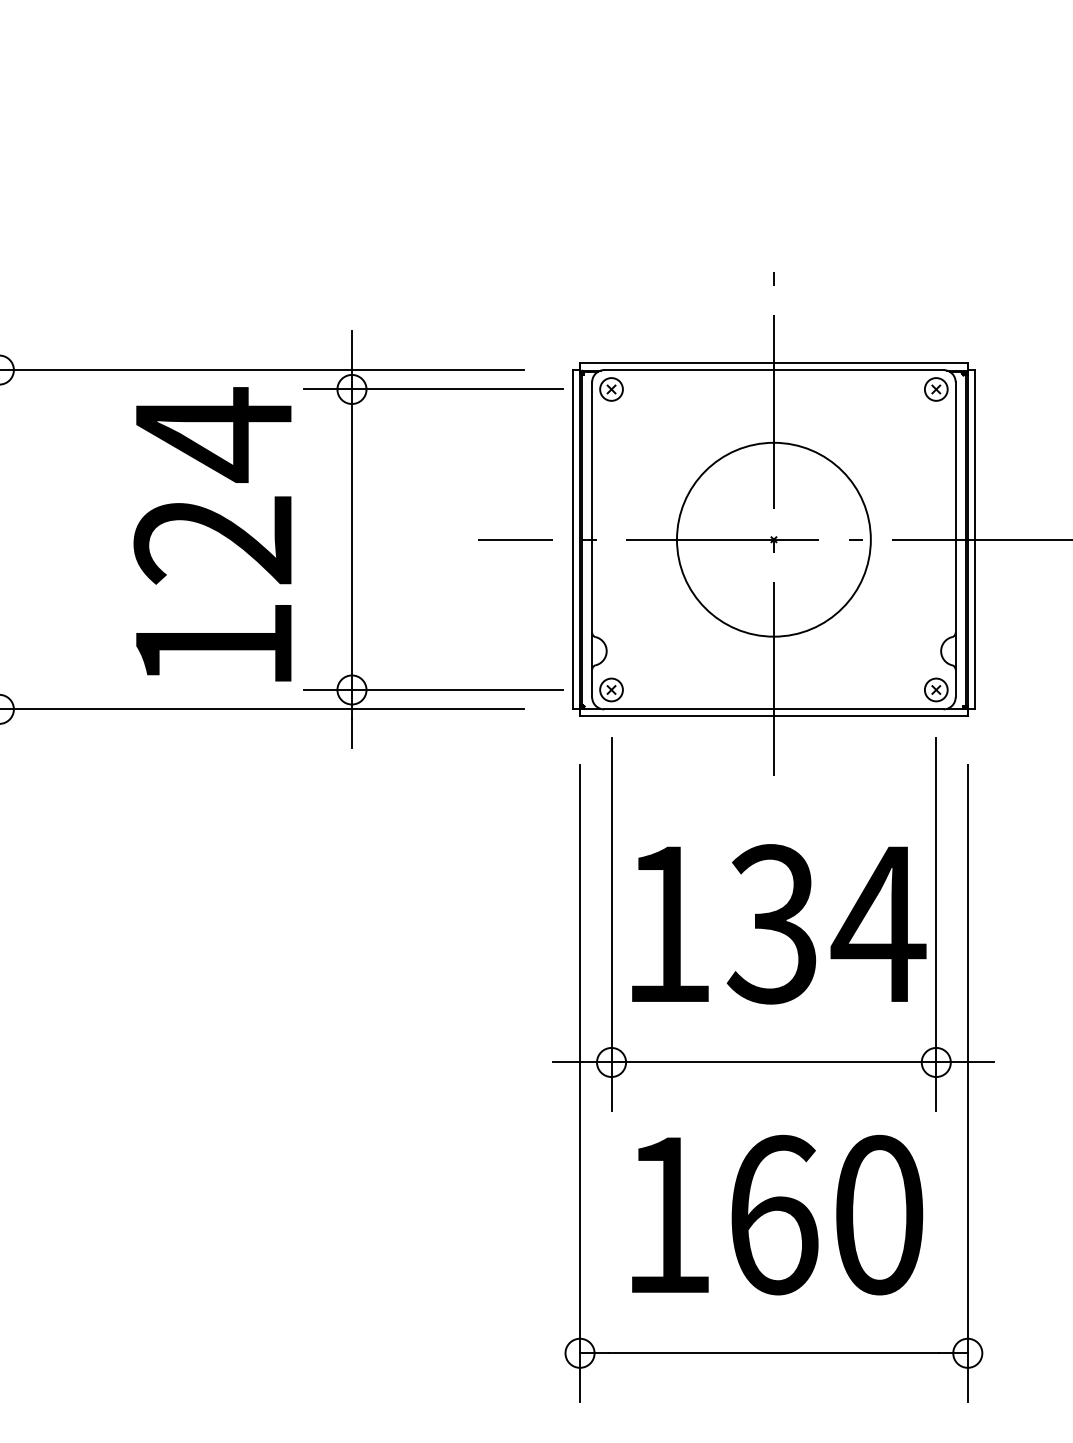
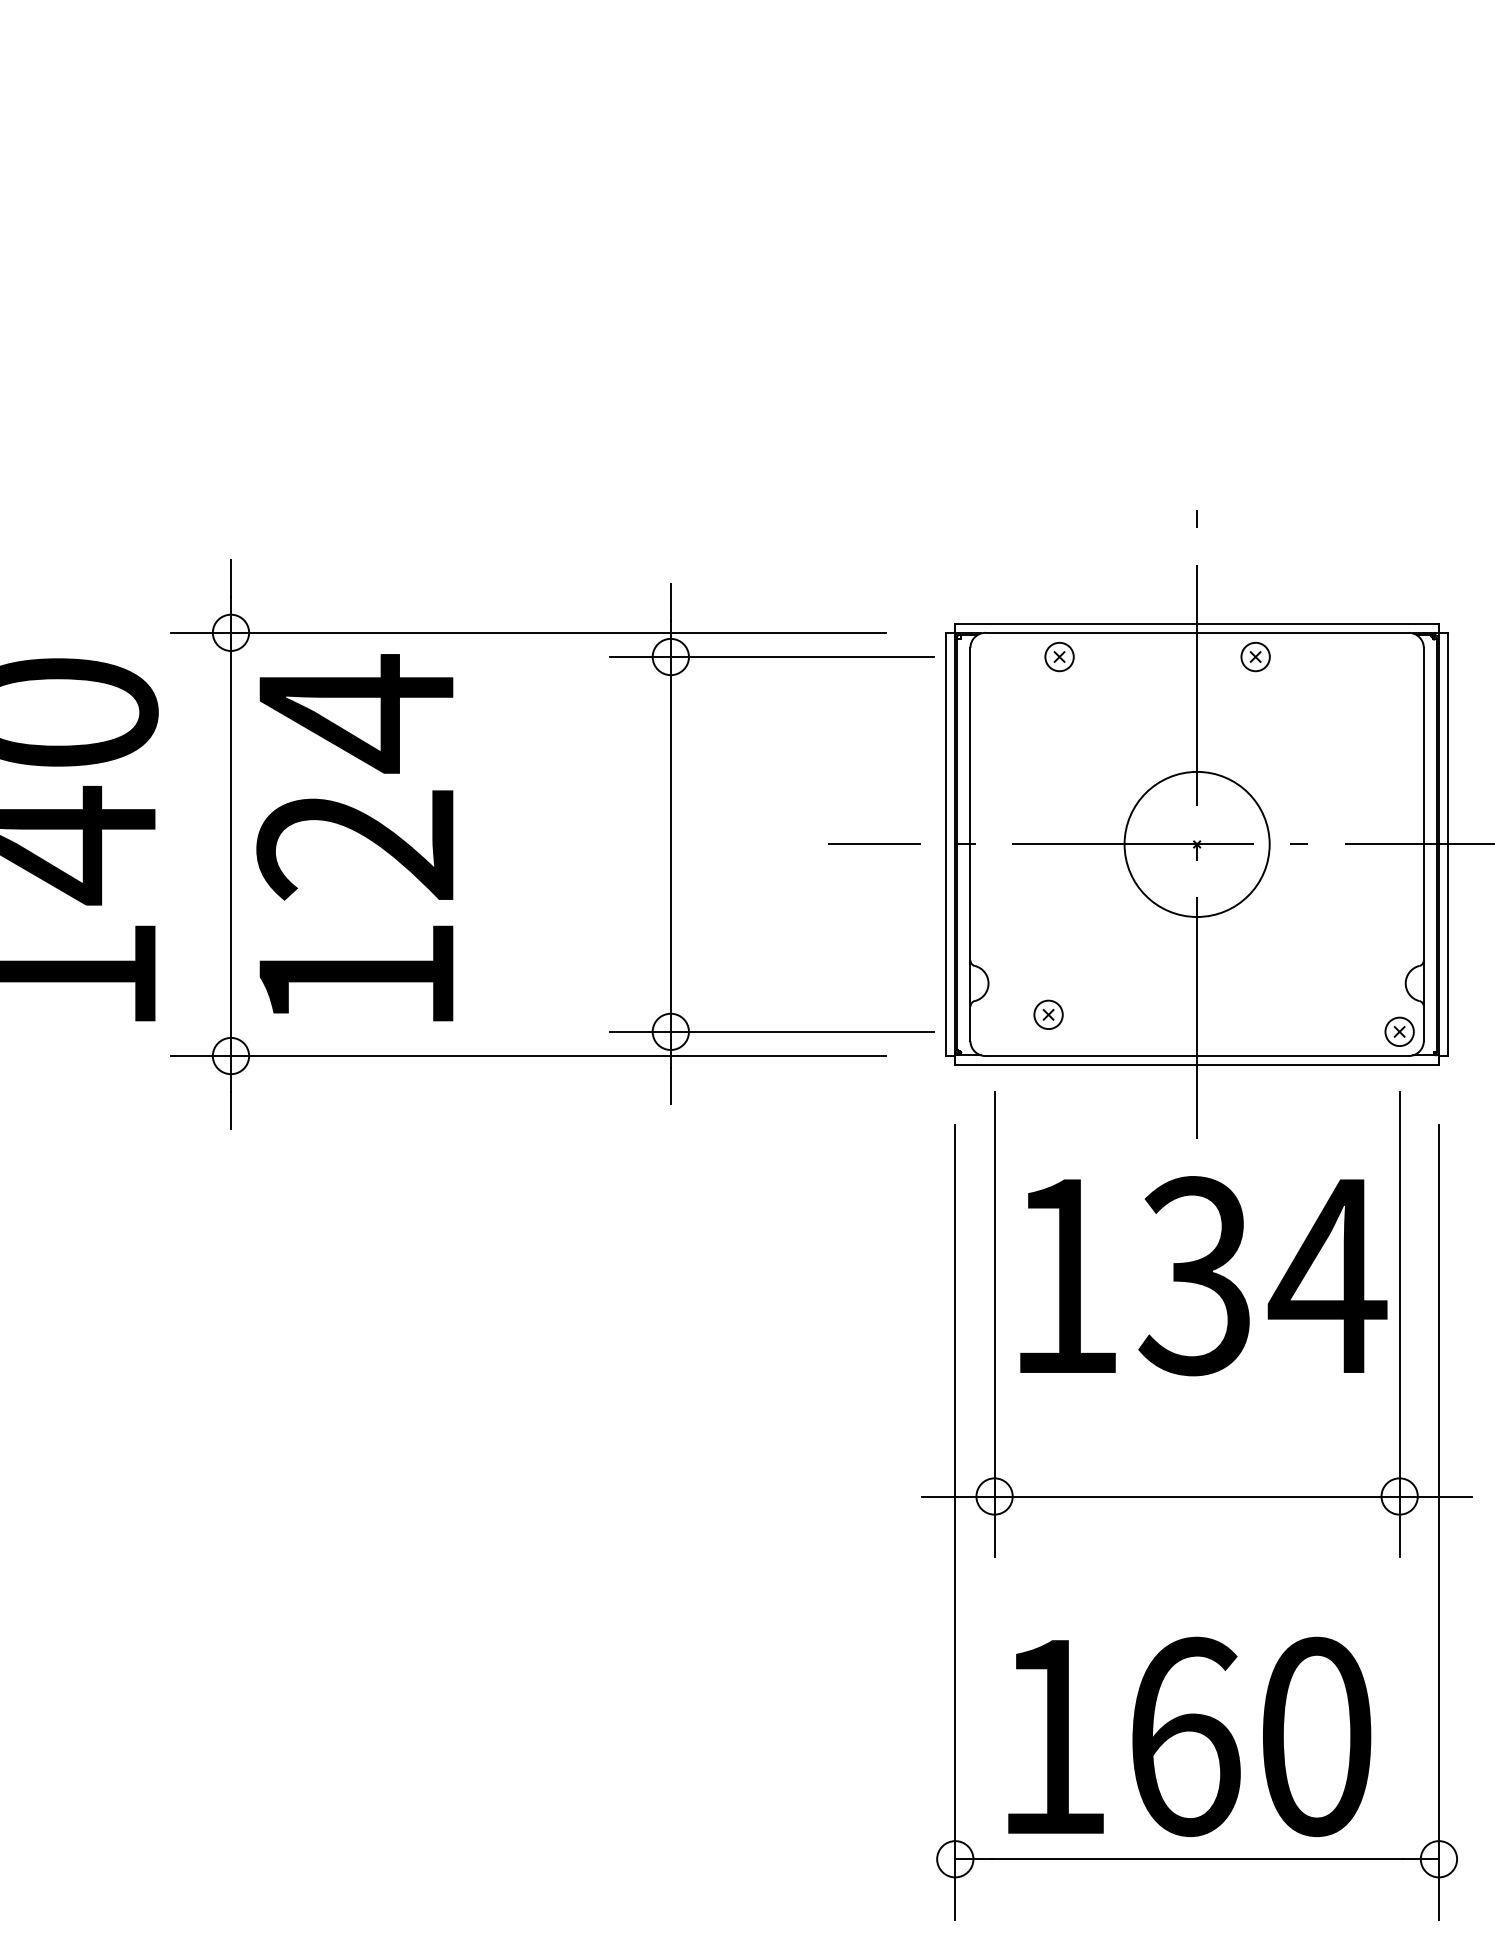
part: (611, 389) -> (1059, 656), moved
part: (936, 389) -> (1255, 656), moved
text: (212, 534) -> (354, 837), moved
circle: (774, 539) -> (1197, 844), size x0.6
part: (611, 689) -> (1048, 1014), moved
text: (779, 924) -> (1203, 1276), moved
text: (777, 1214) -> (1189, 1736), moved

